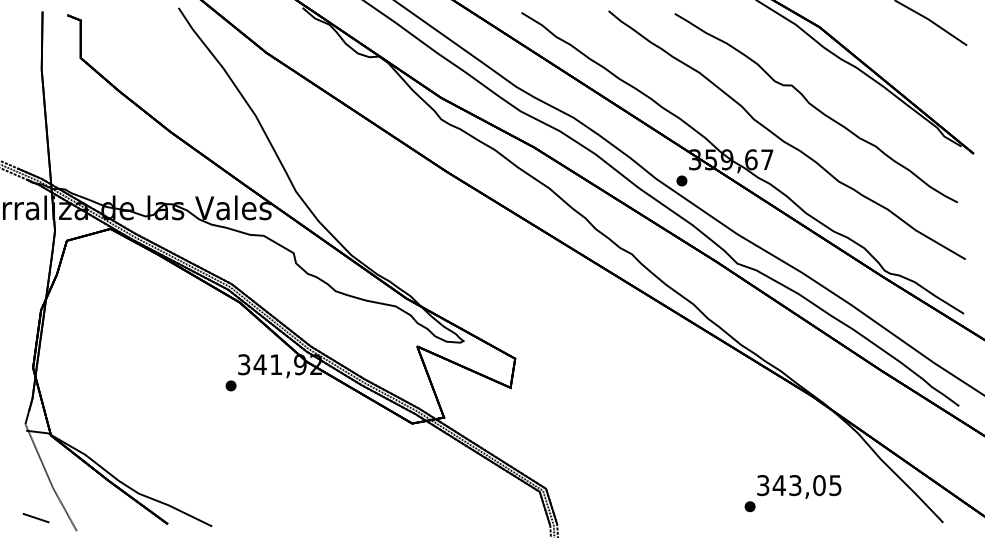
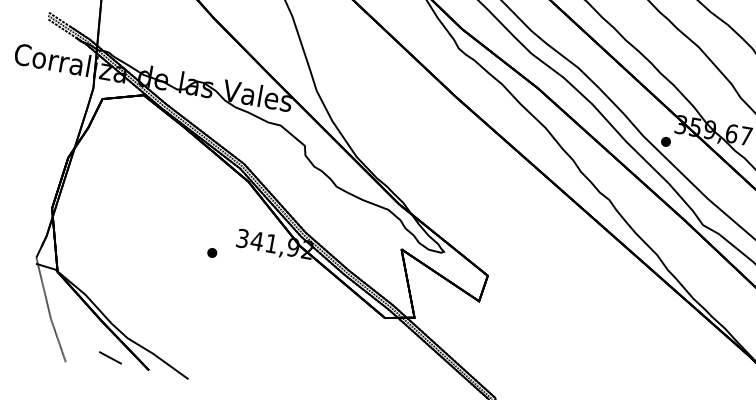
part: (230, 385) -> (211, 252), moved
line: (35, 518) -> (109, 358), moved

